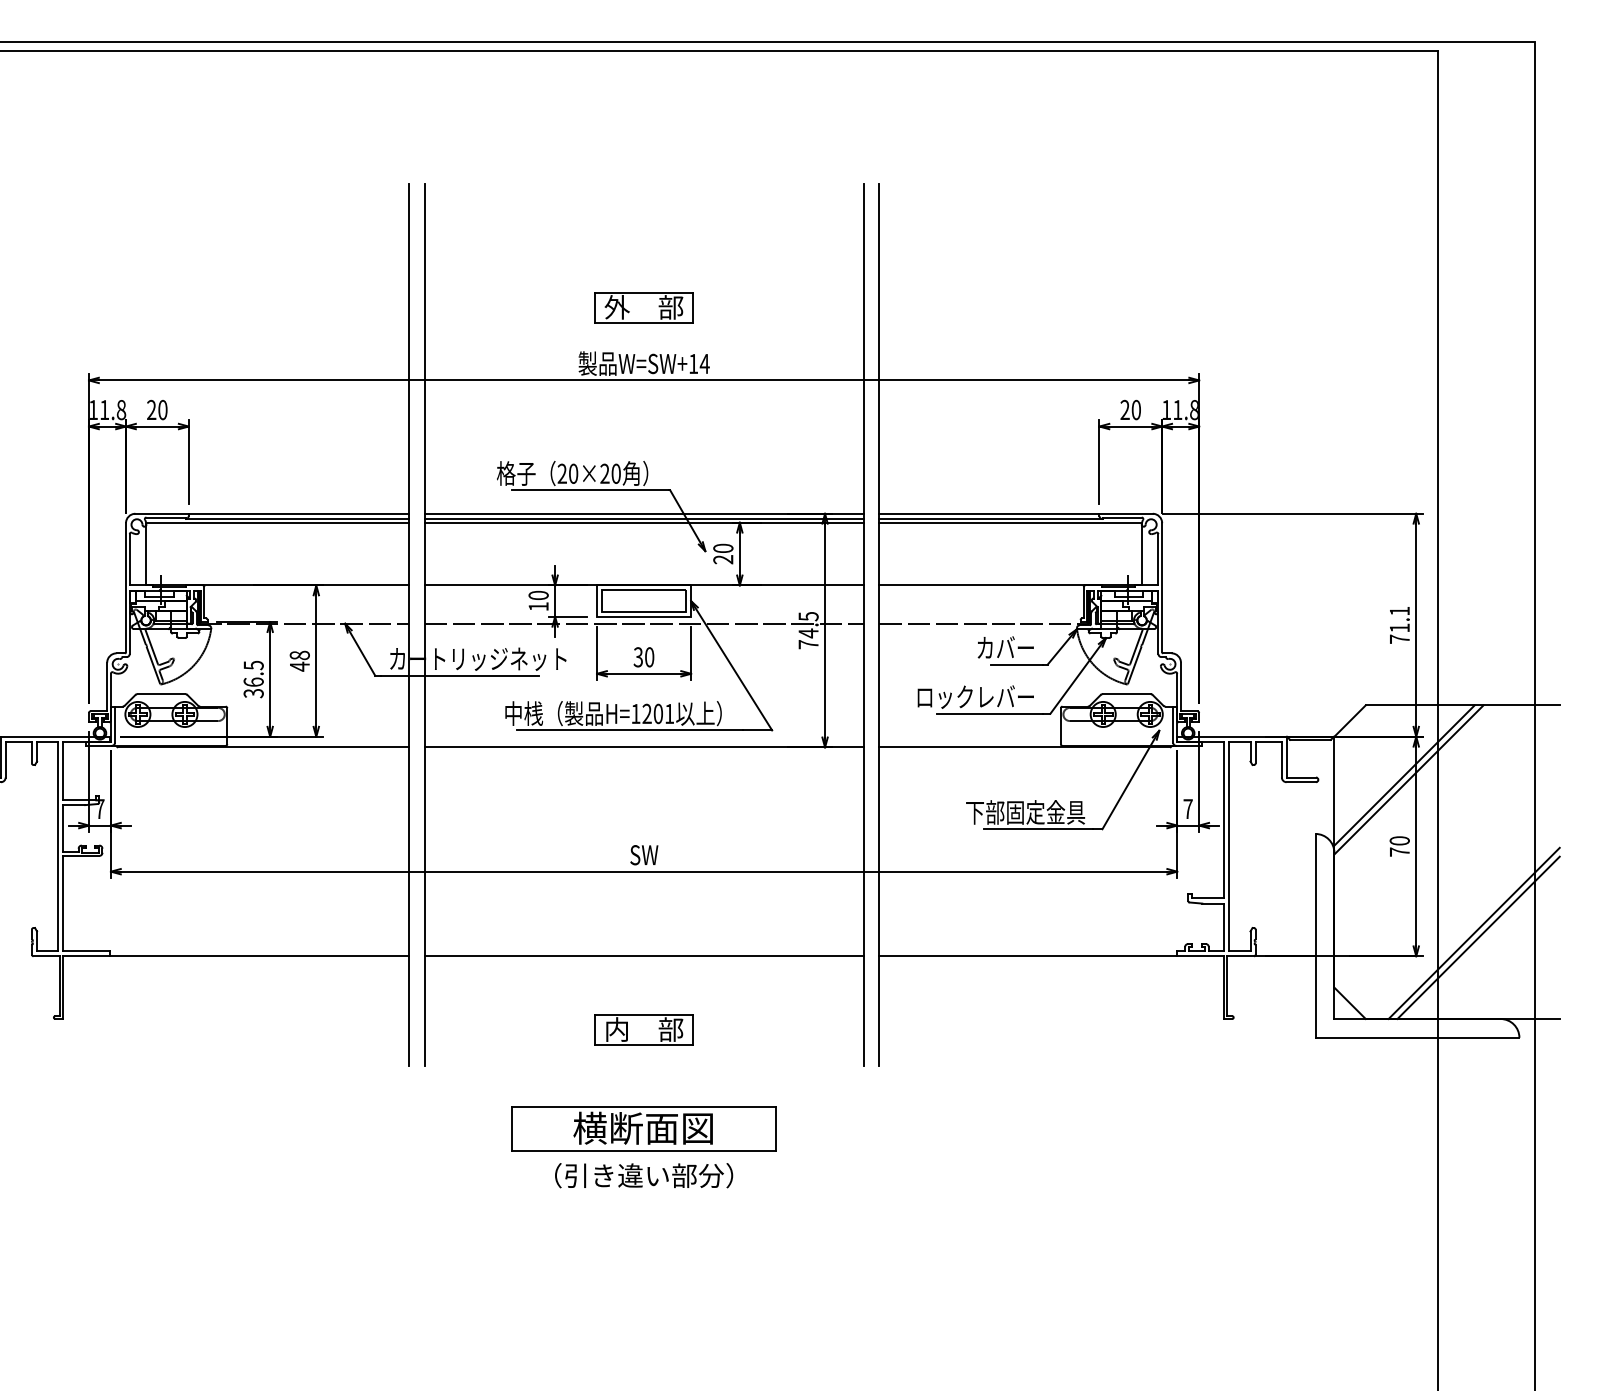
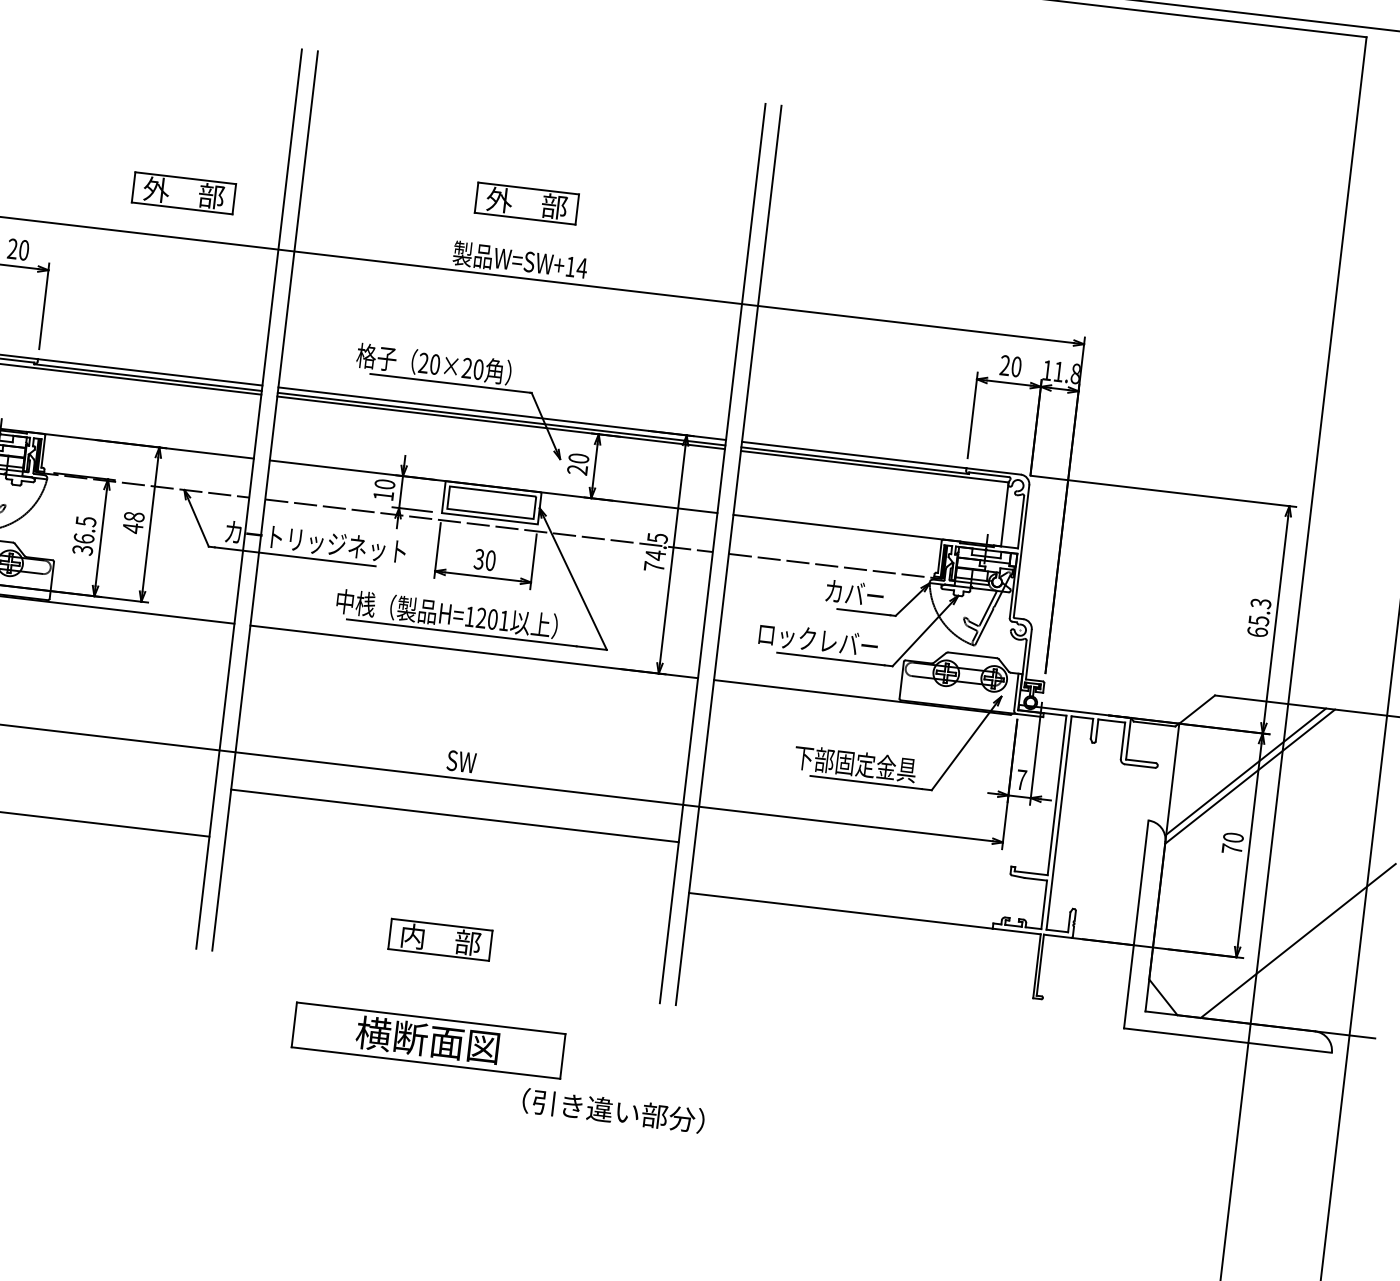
part: (310, 336) -> (183, 193), added
text: (1399, 624) -> (1259, 617), 71.1 -> 65.3
line: (1478, 937) -> (1302, 945), removed
line: (643, 956) -> (454, 816), moved
text: (644, 1175) -> (614, 1110), moved

